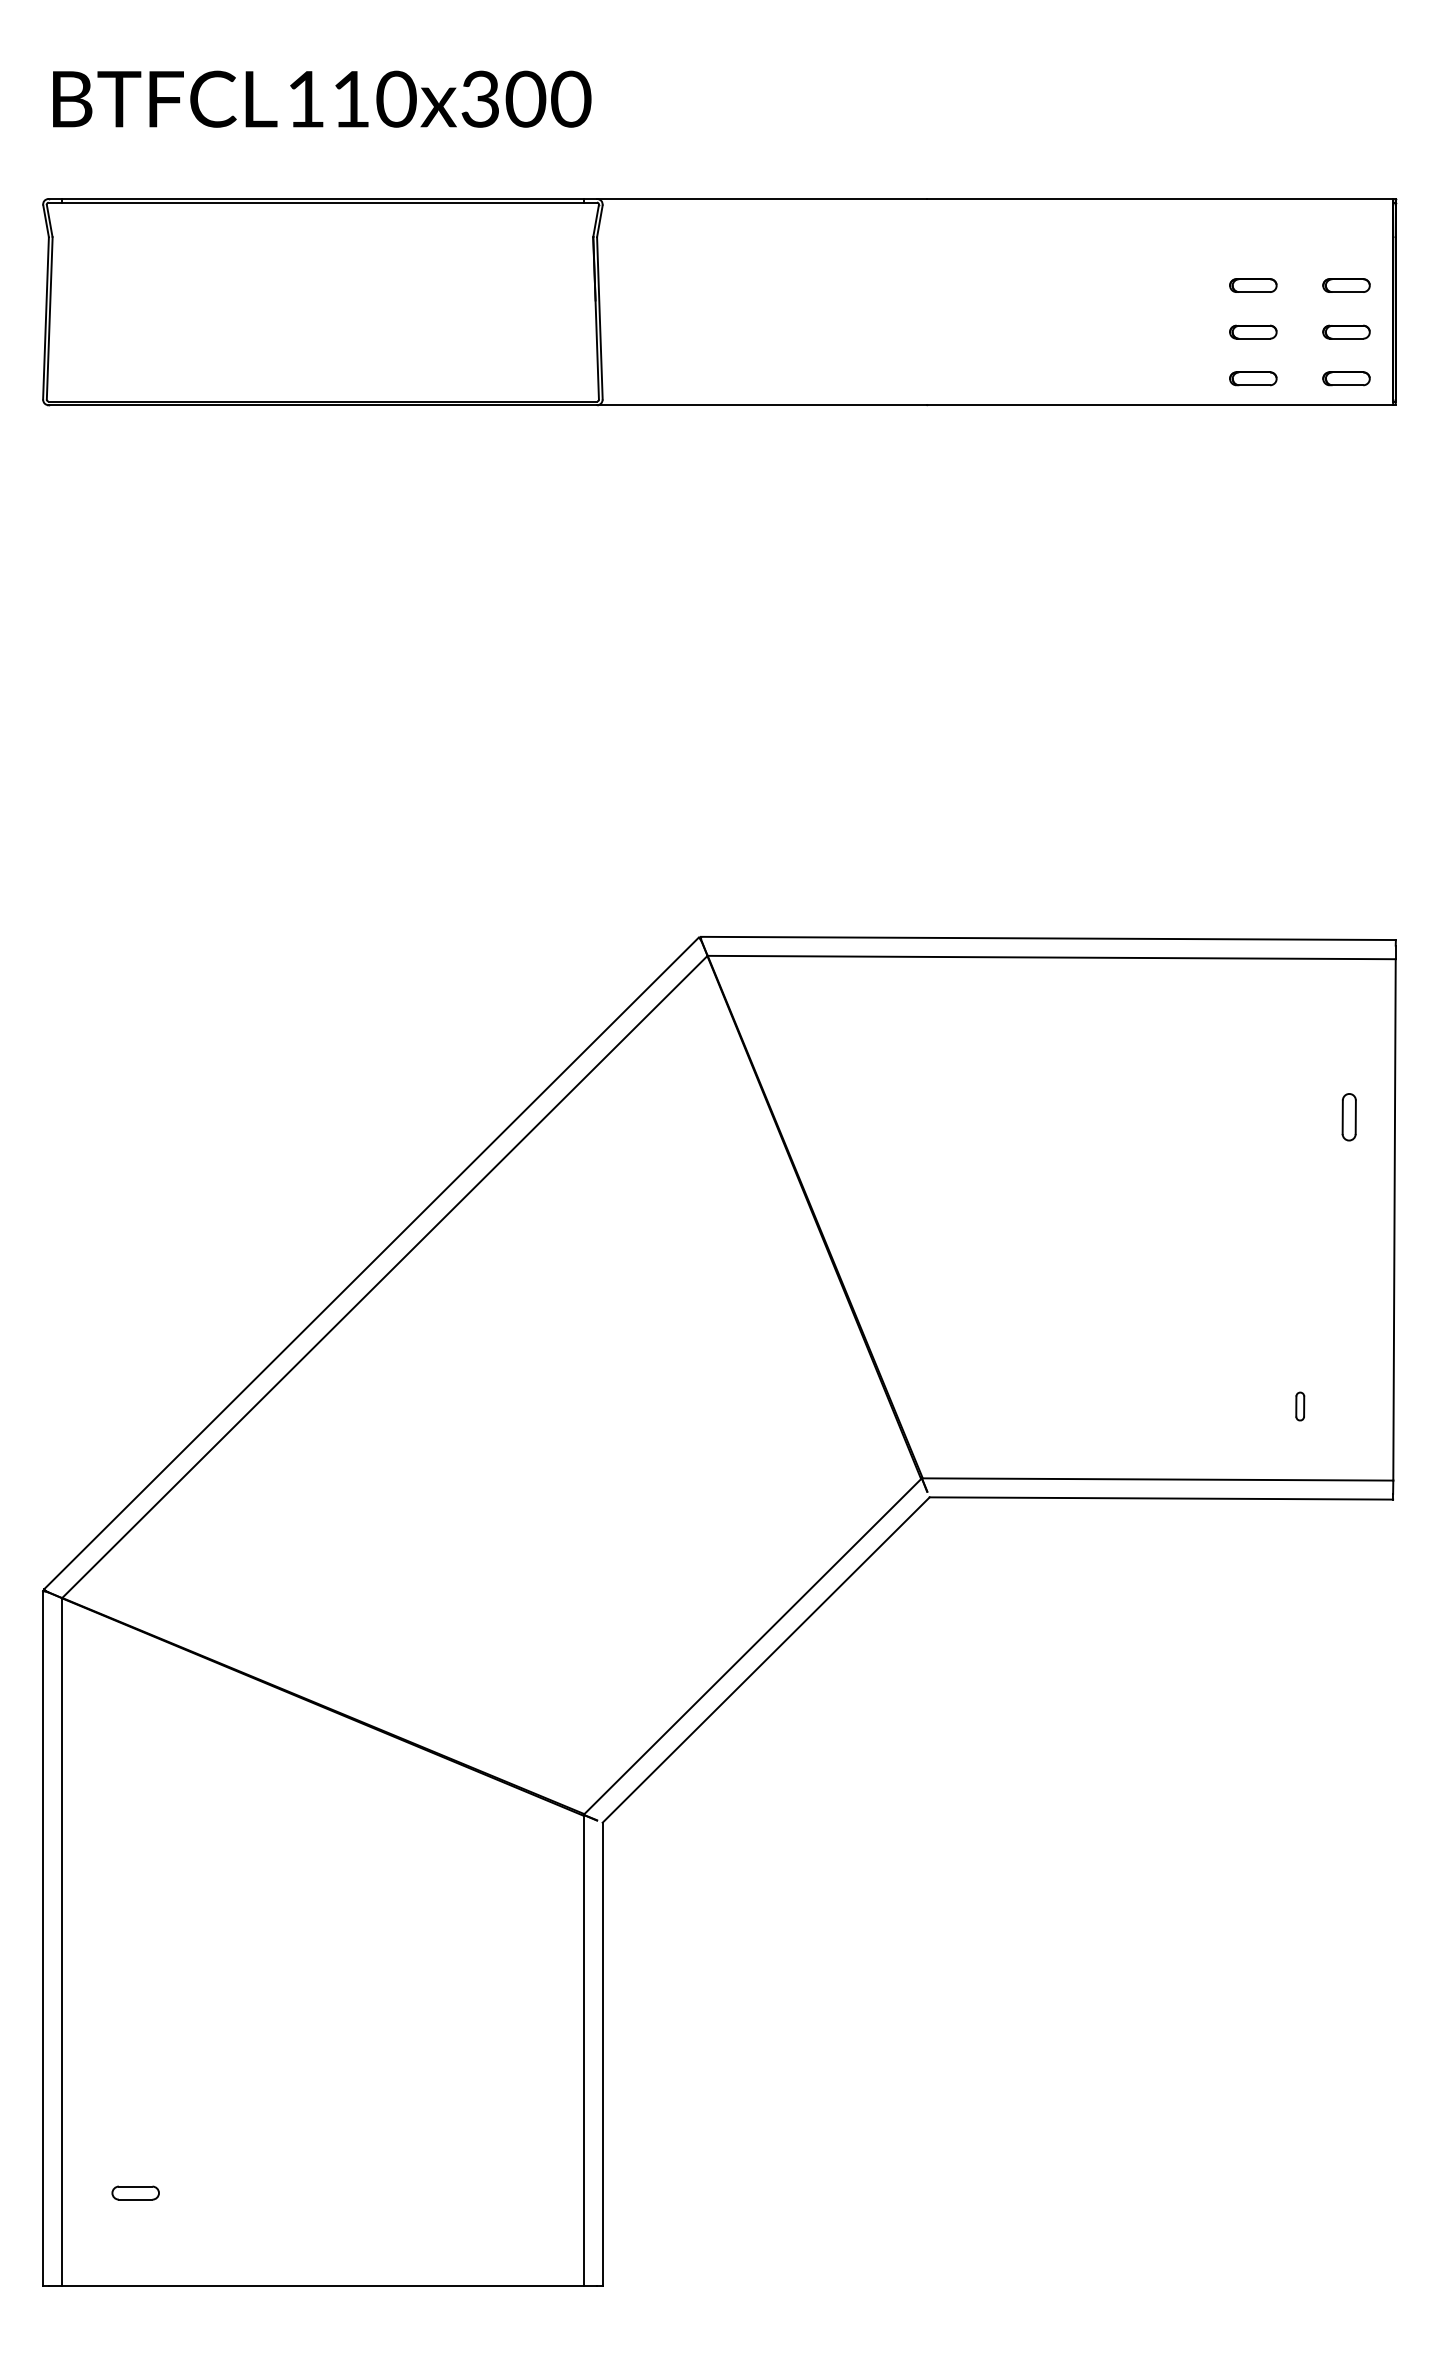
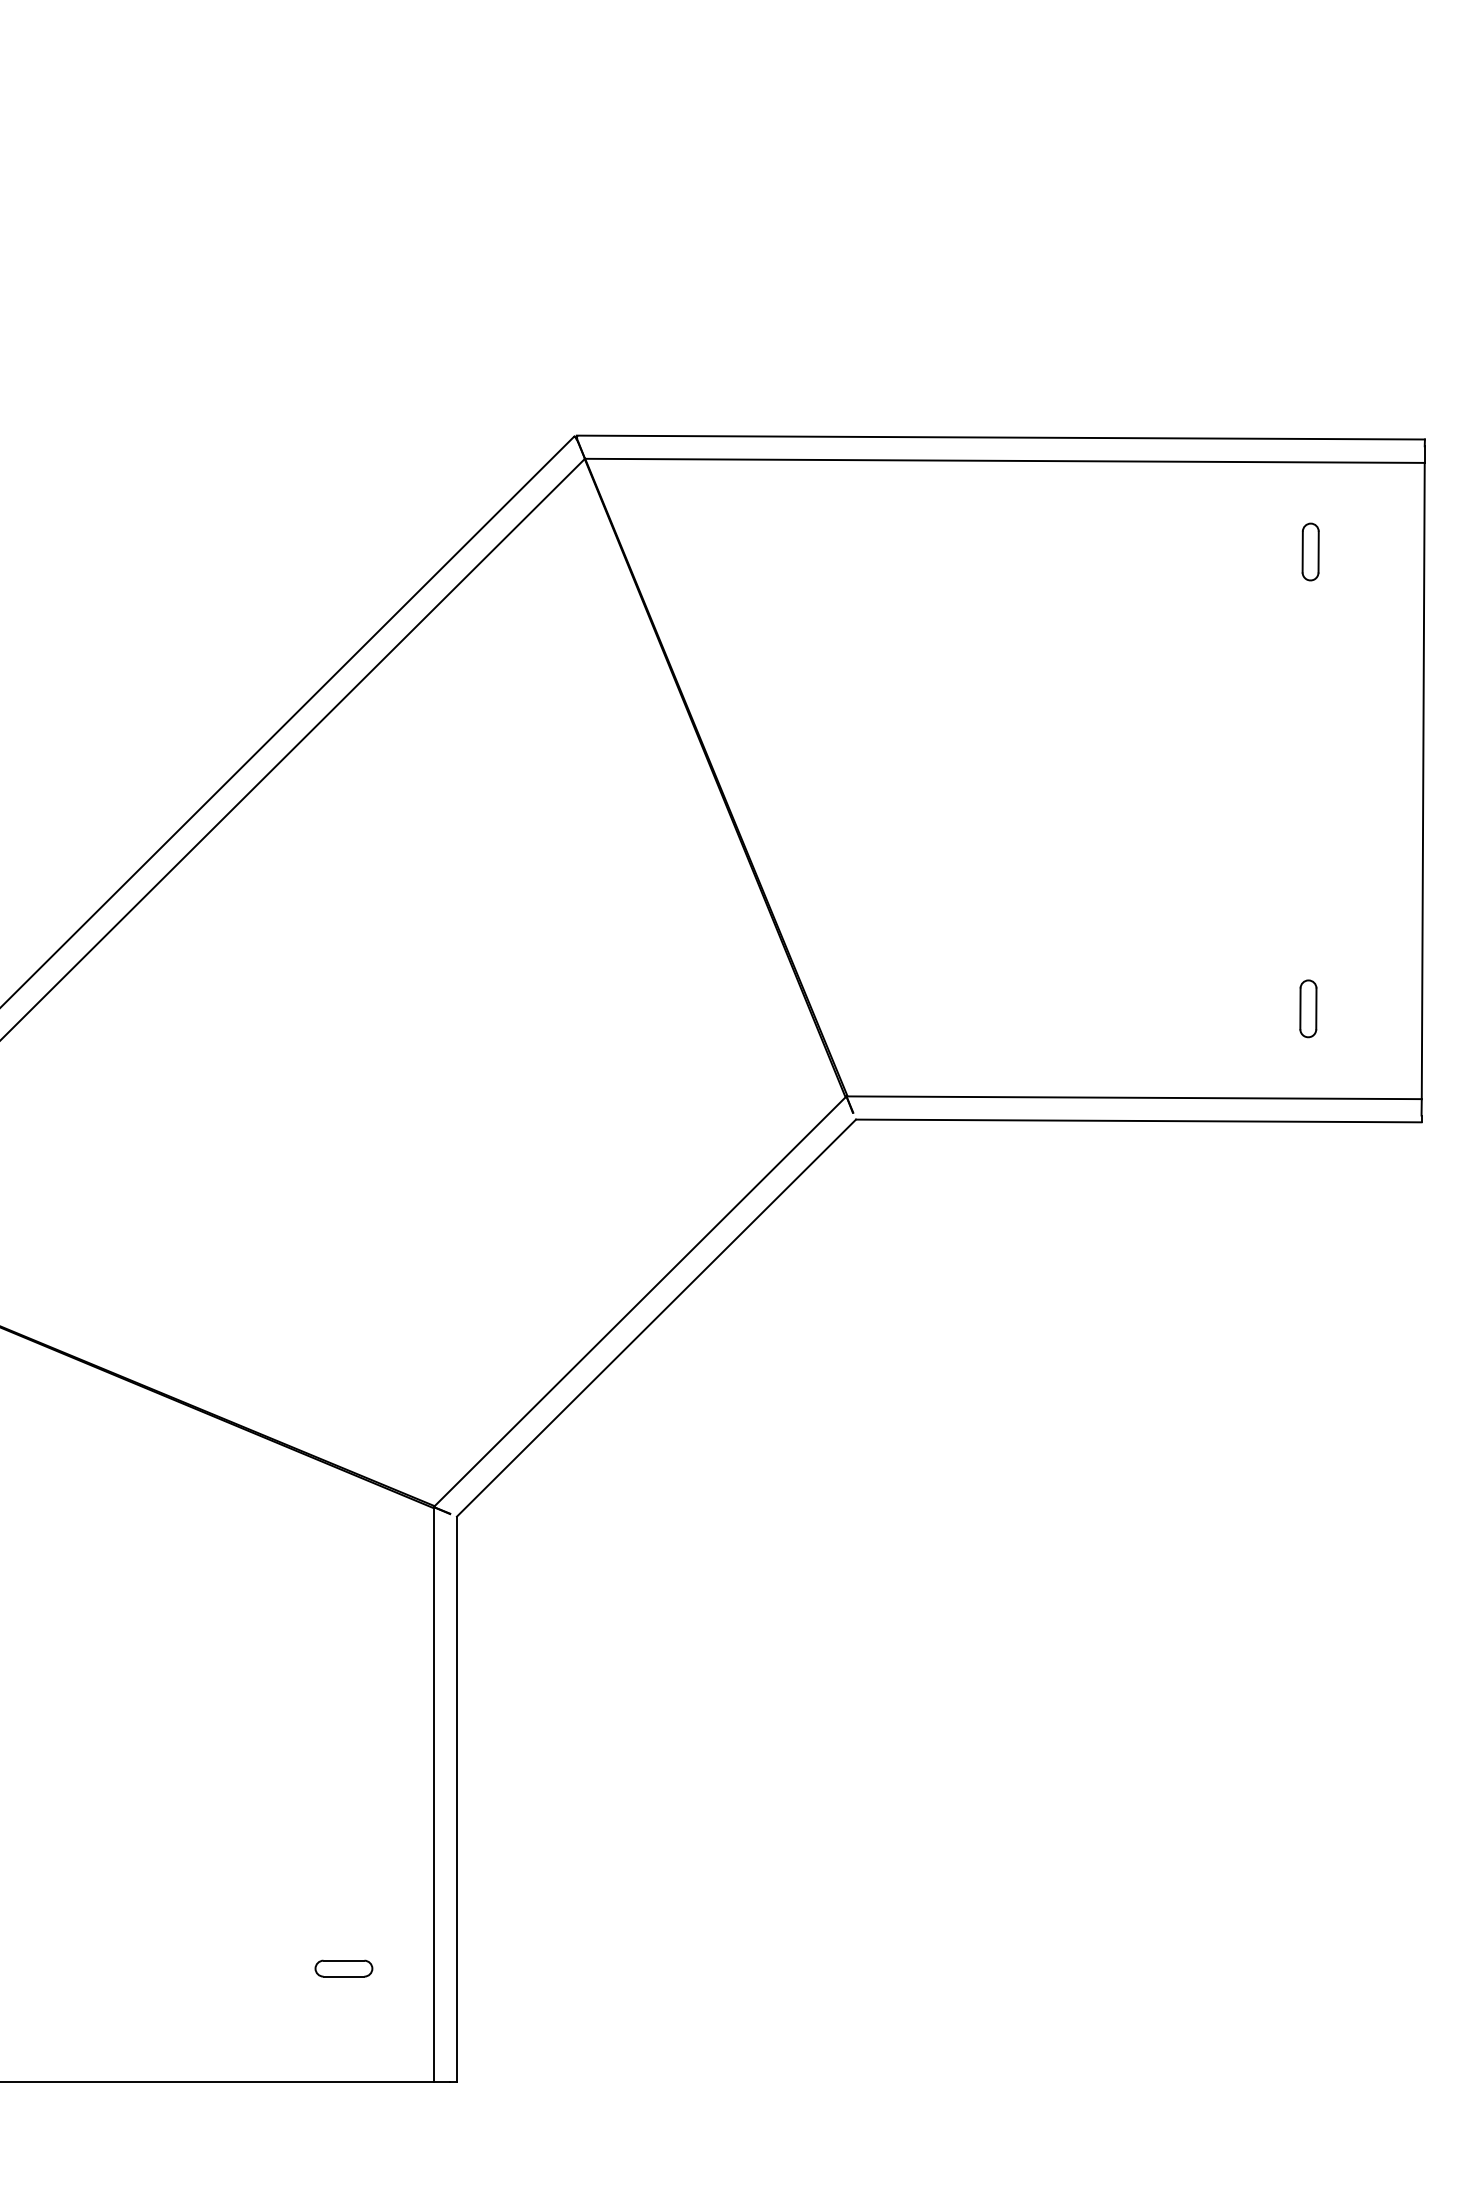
part: (1348, 1117) -> (1309, 552), moved
part: (1299, 1406) -> (1307, 1008), size x1.67
part: (509, 2192) -> (343, 1967), added

